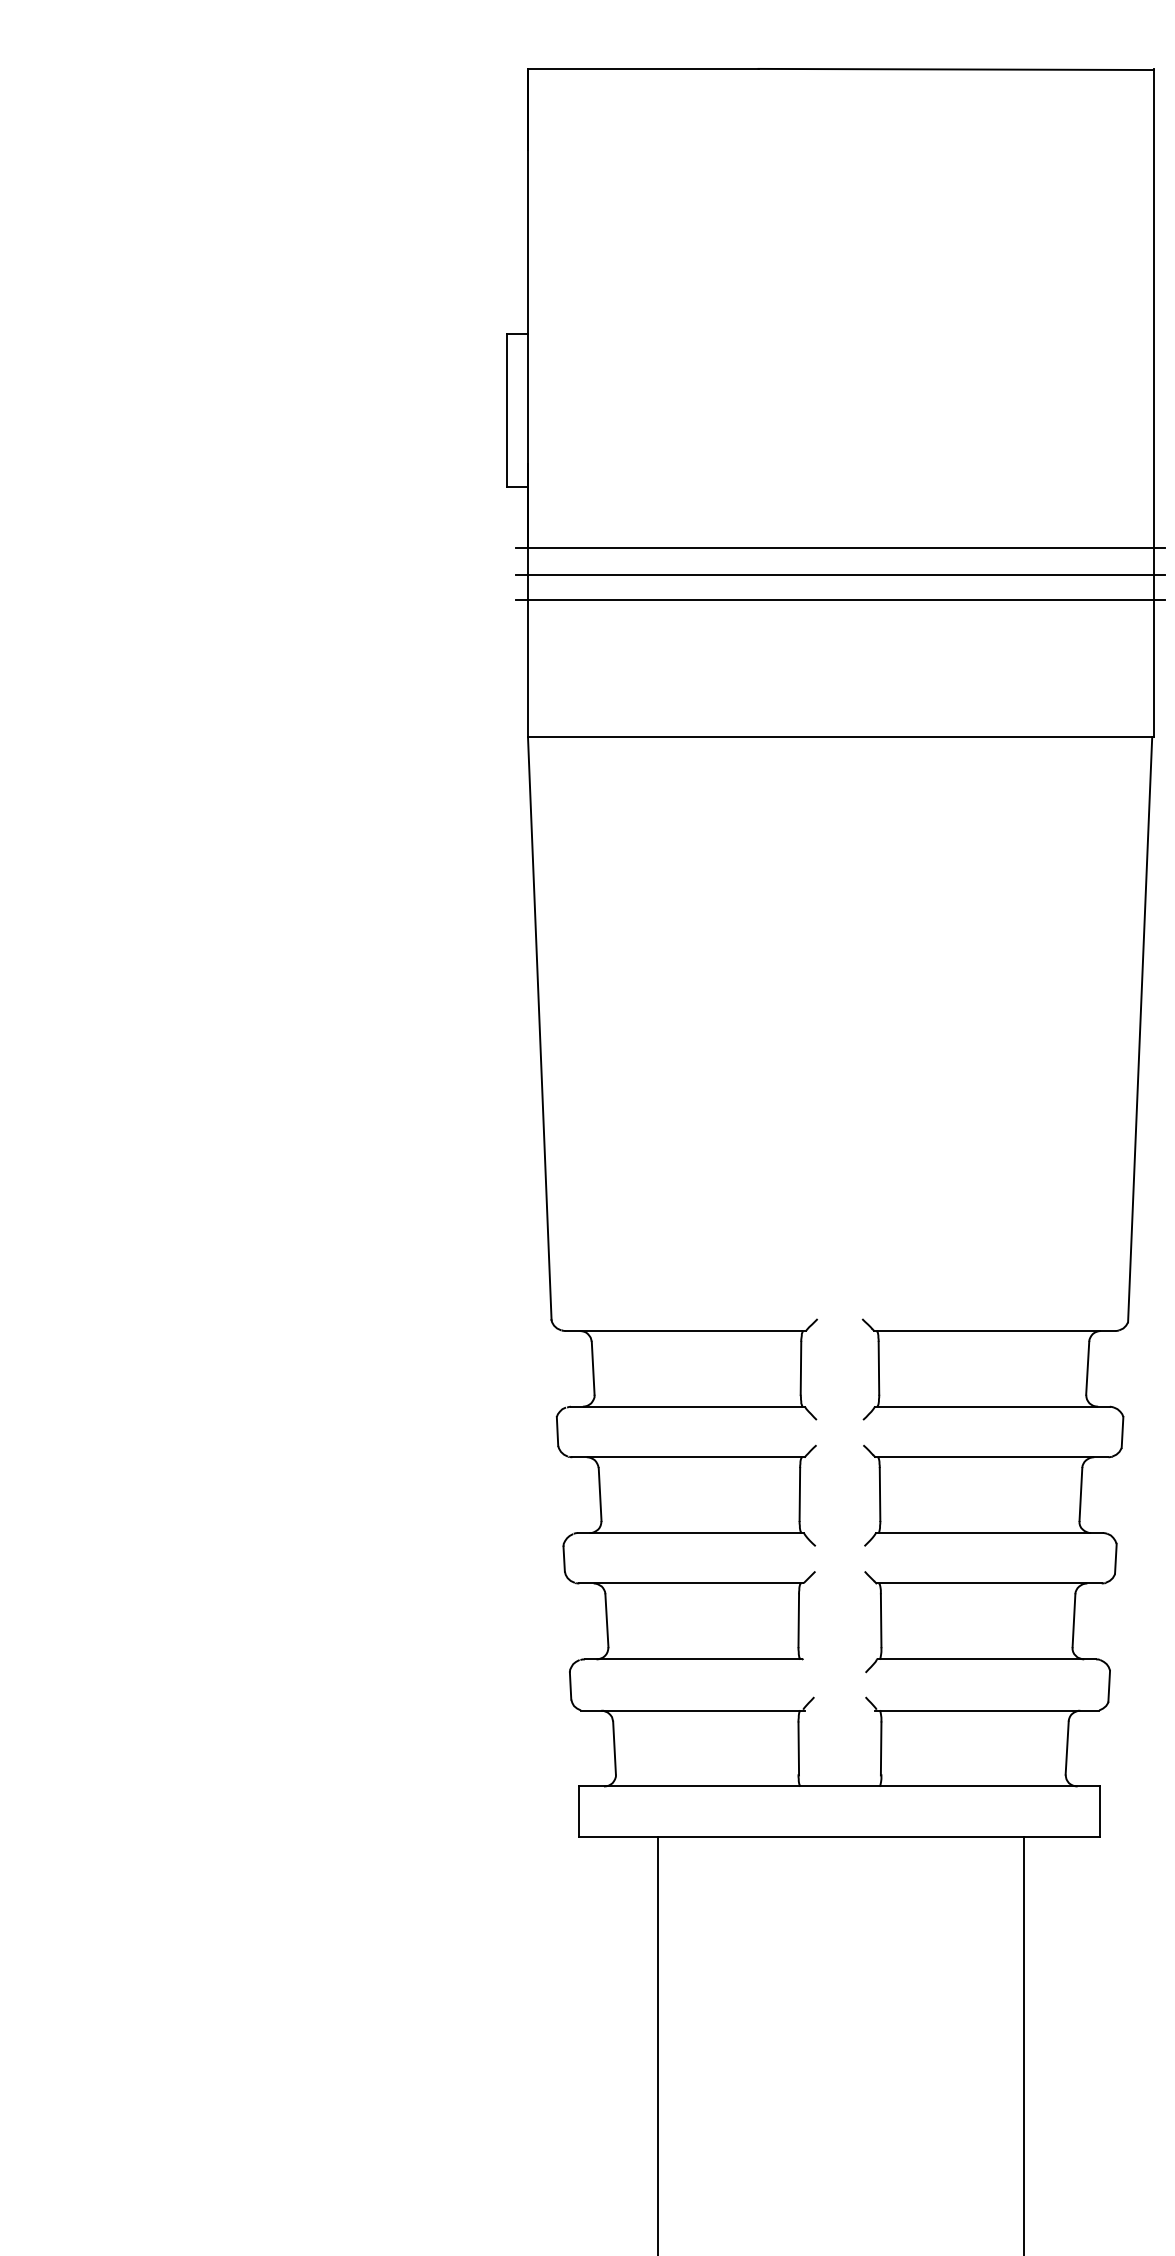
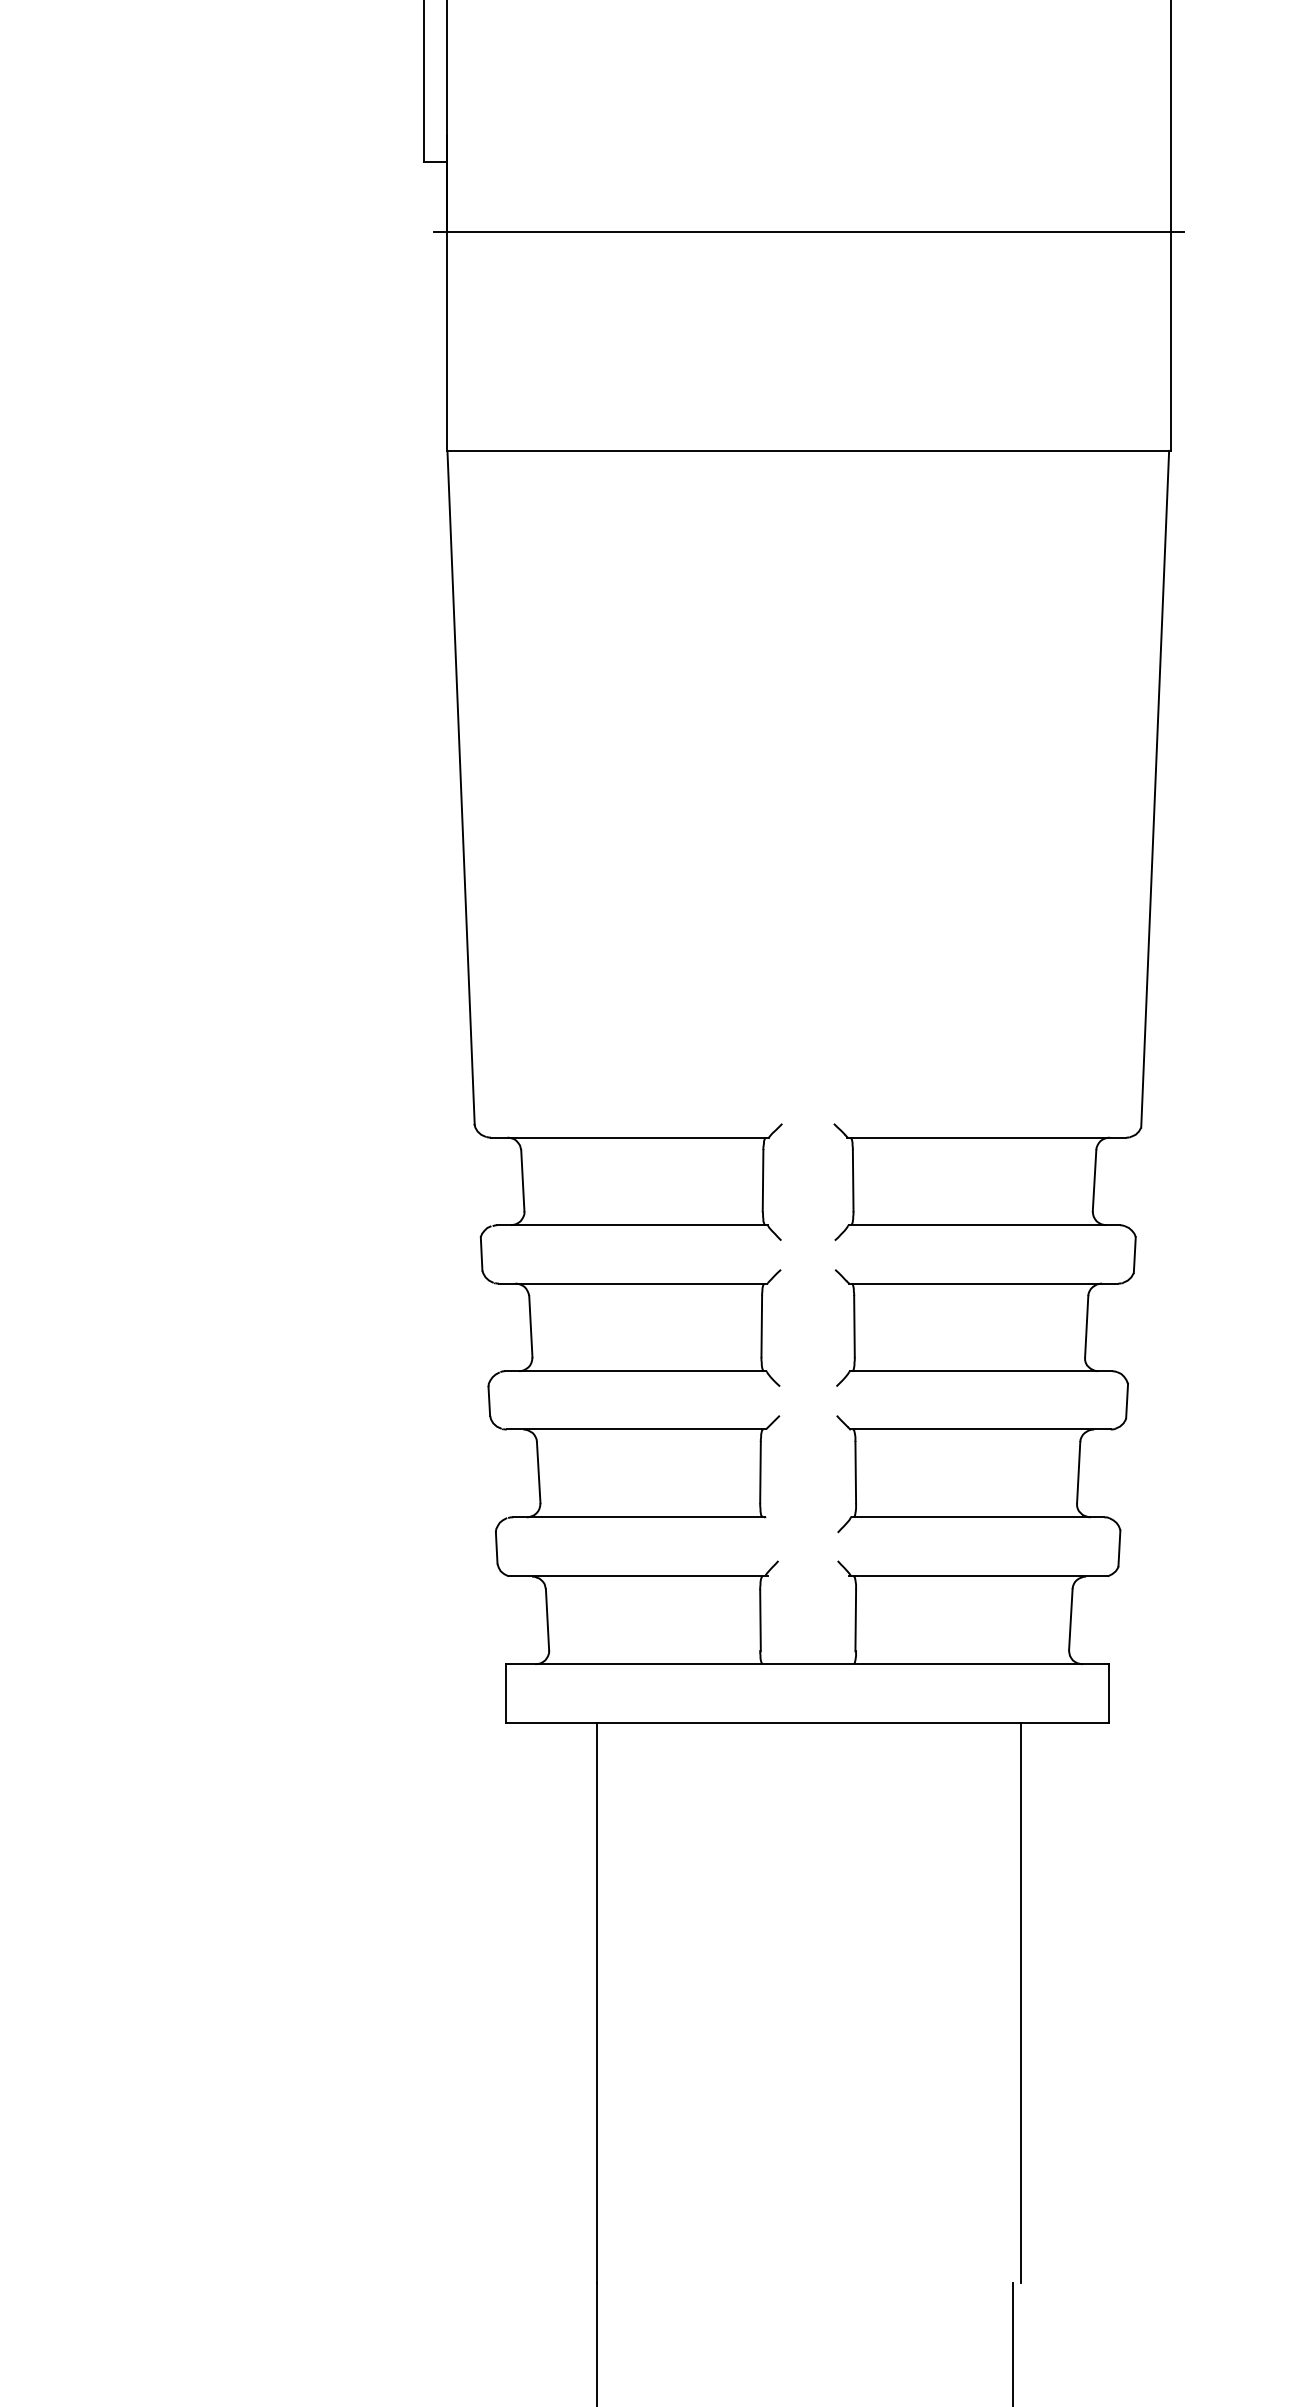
line: (840, 575) -> (808, 264), removed
line: (840, 600) -> (808, 293), removed

